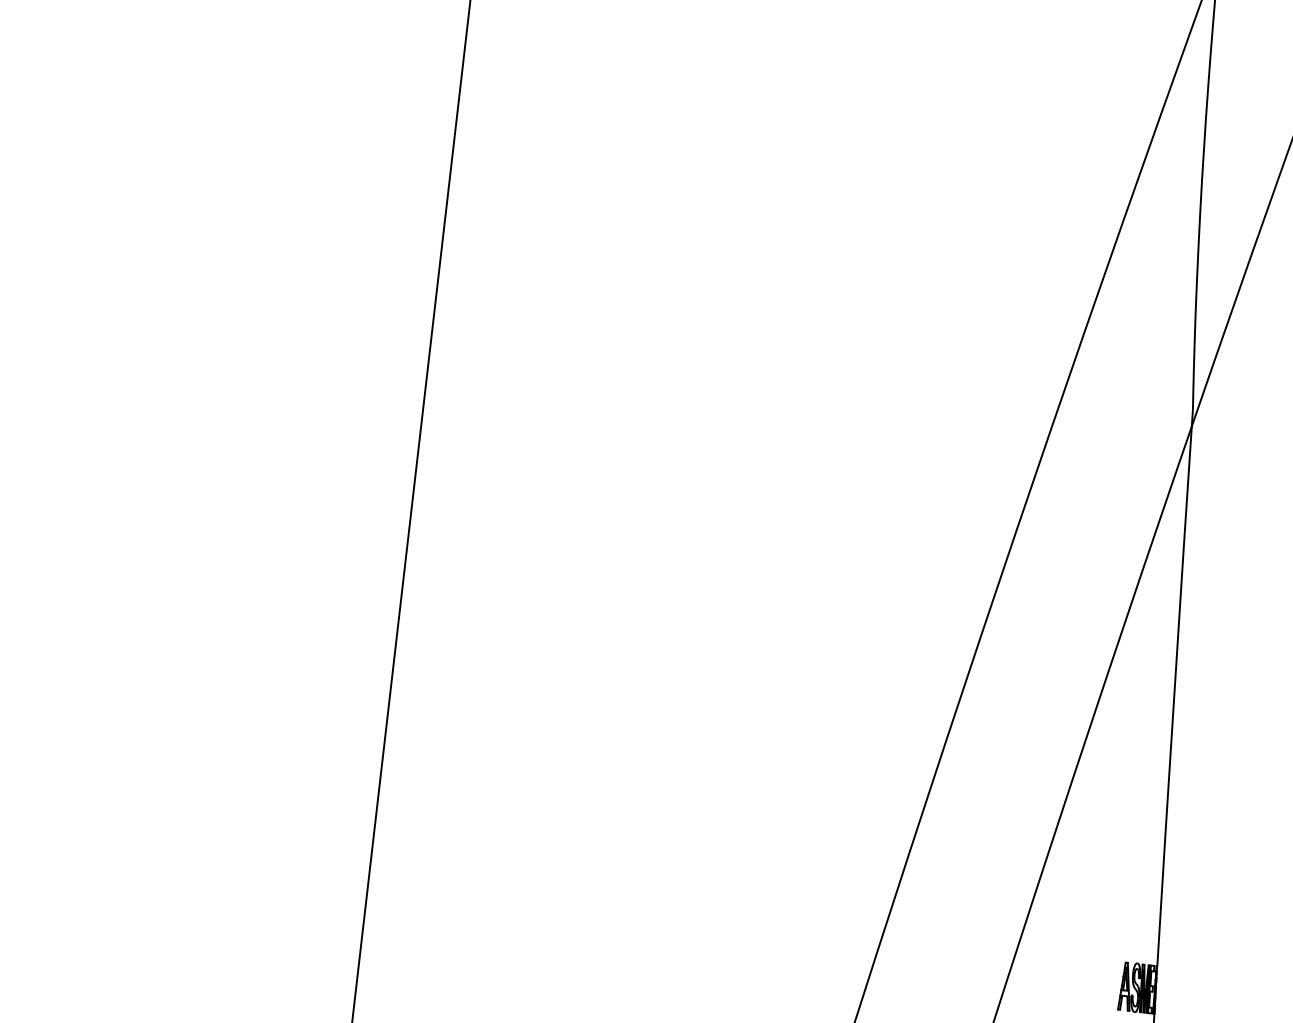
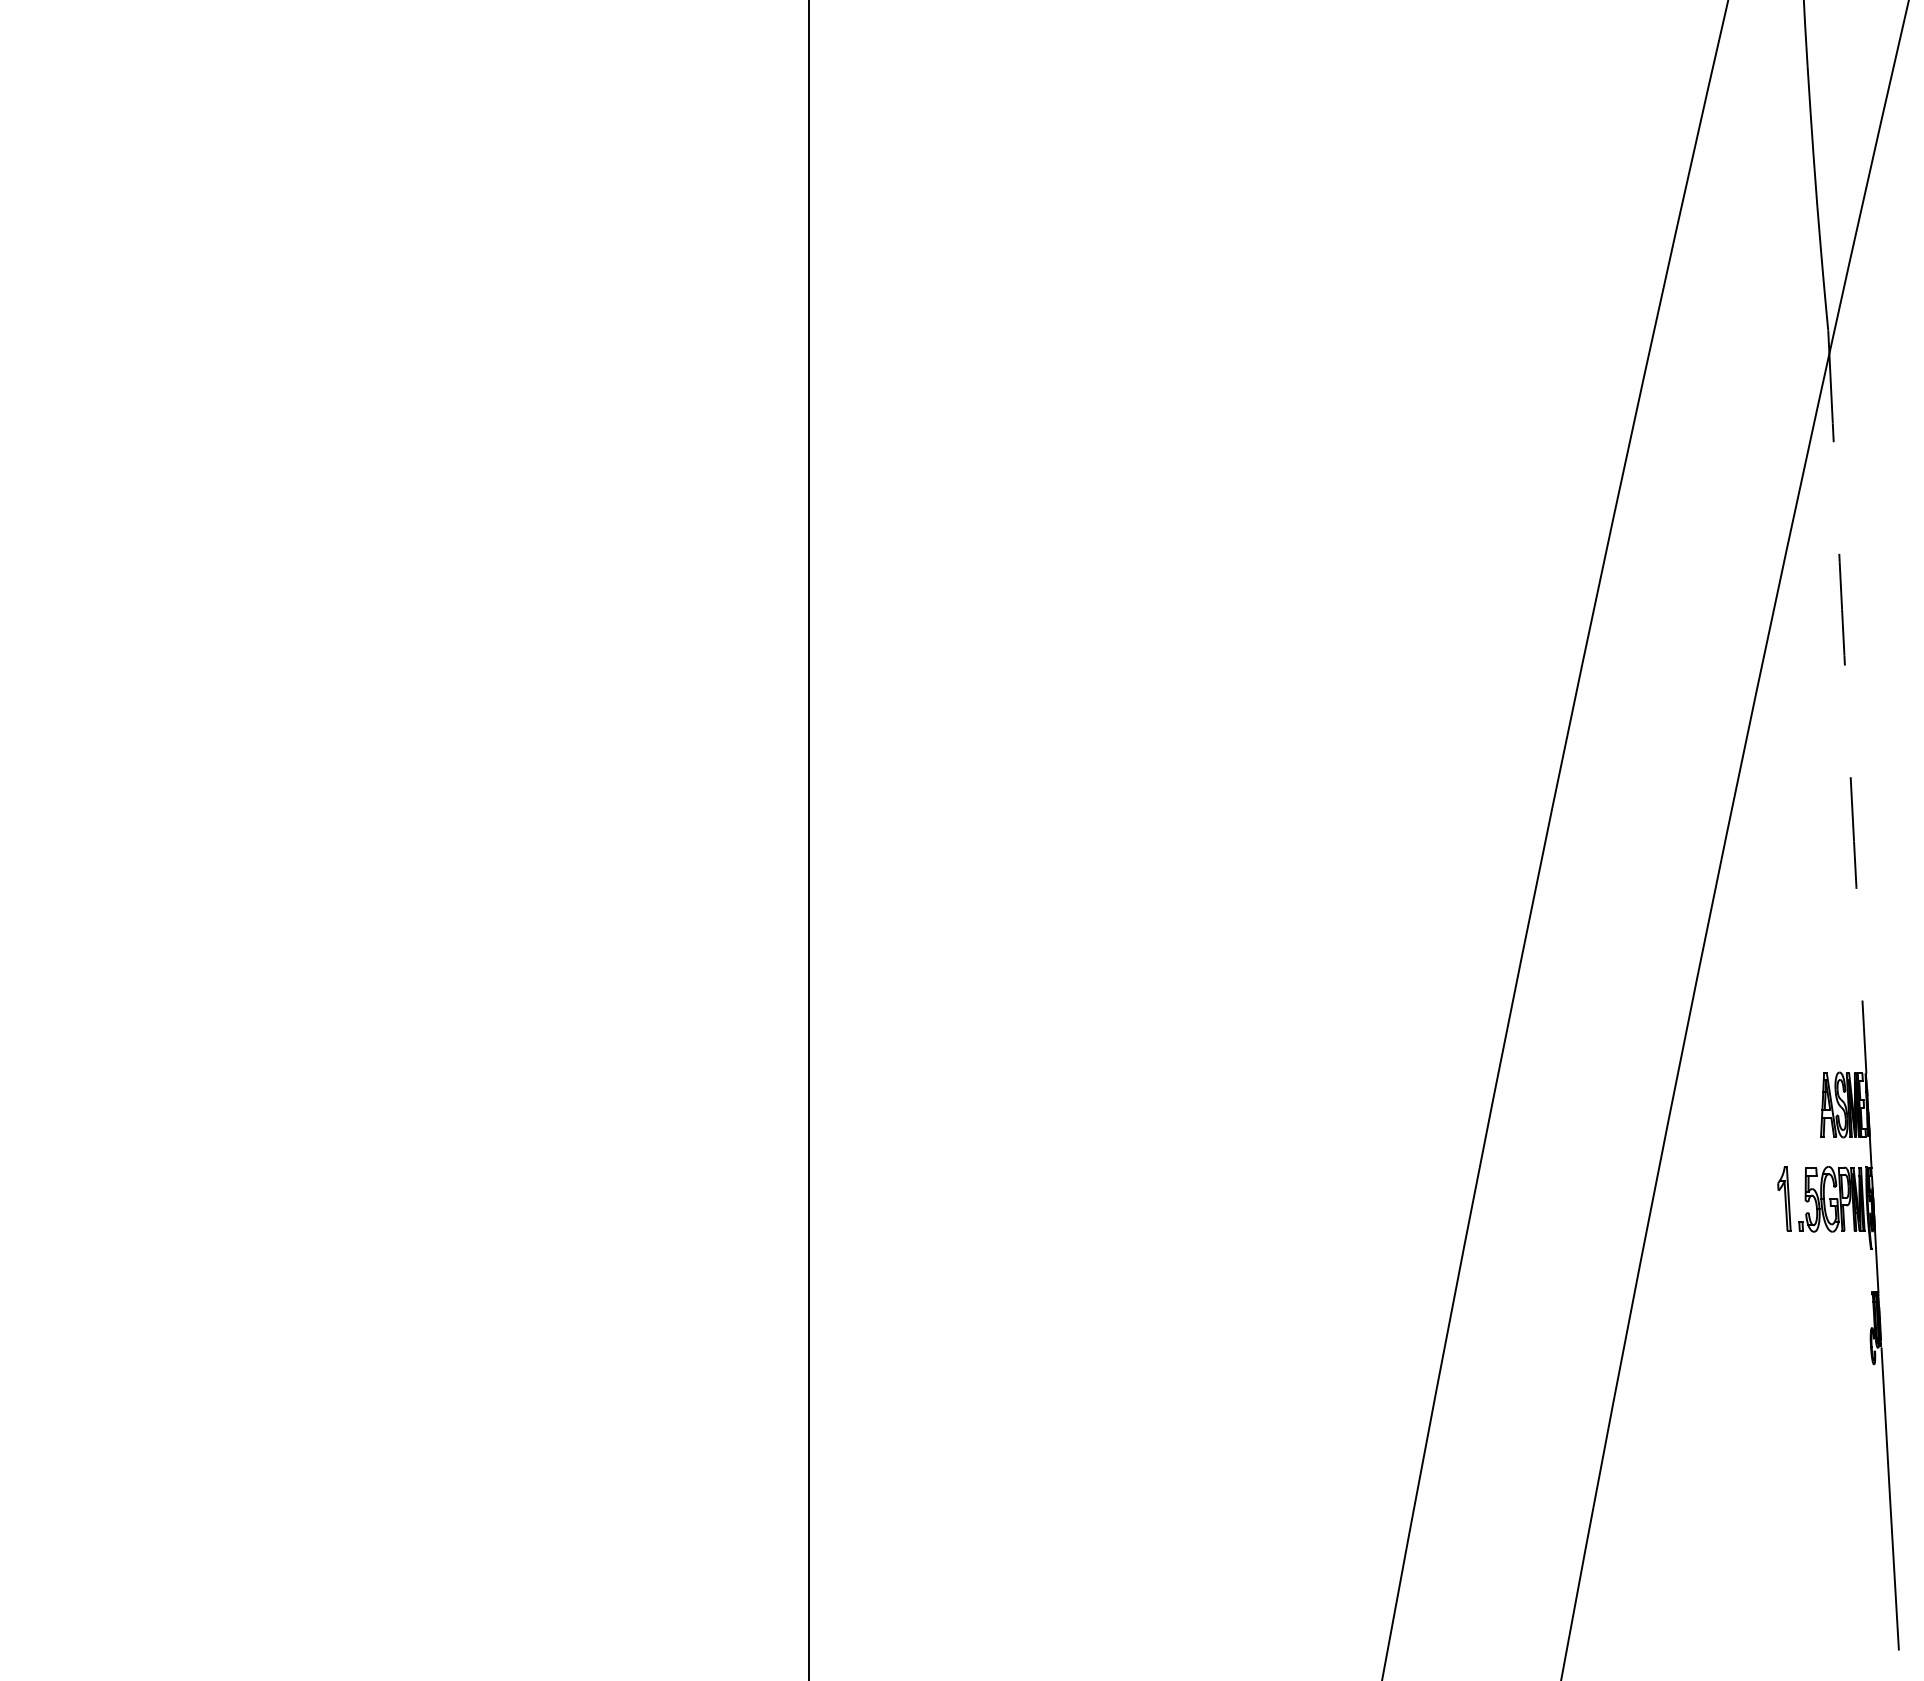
arc: (1174, 688) -> (1846, 702), solid -> dashed

